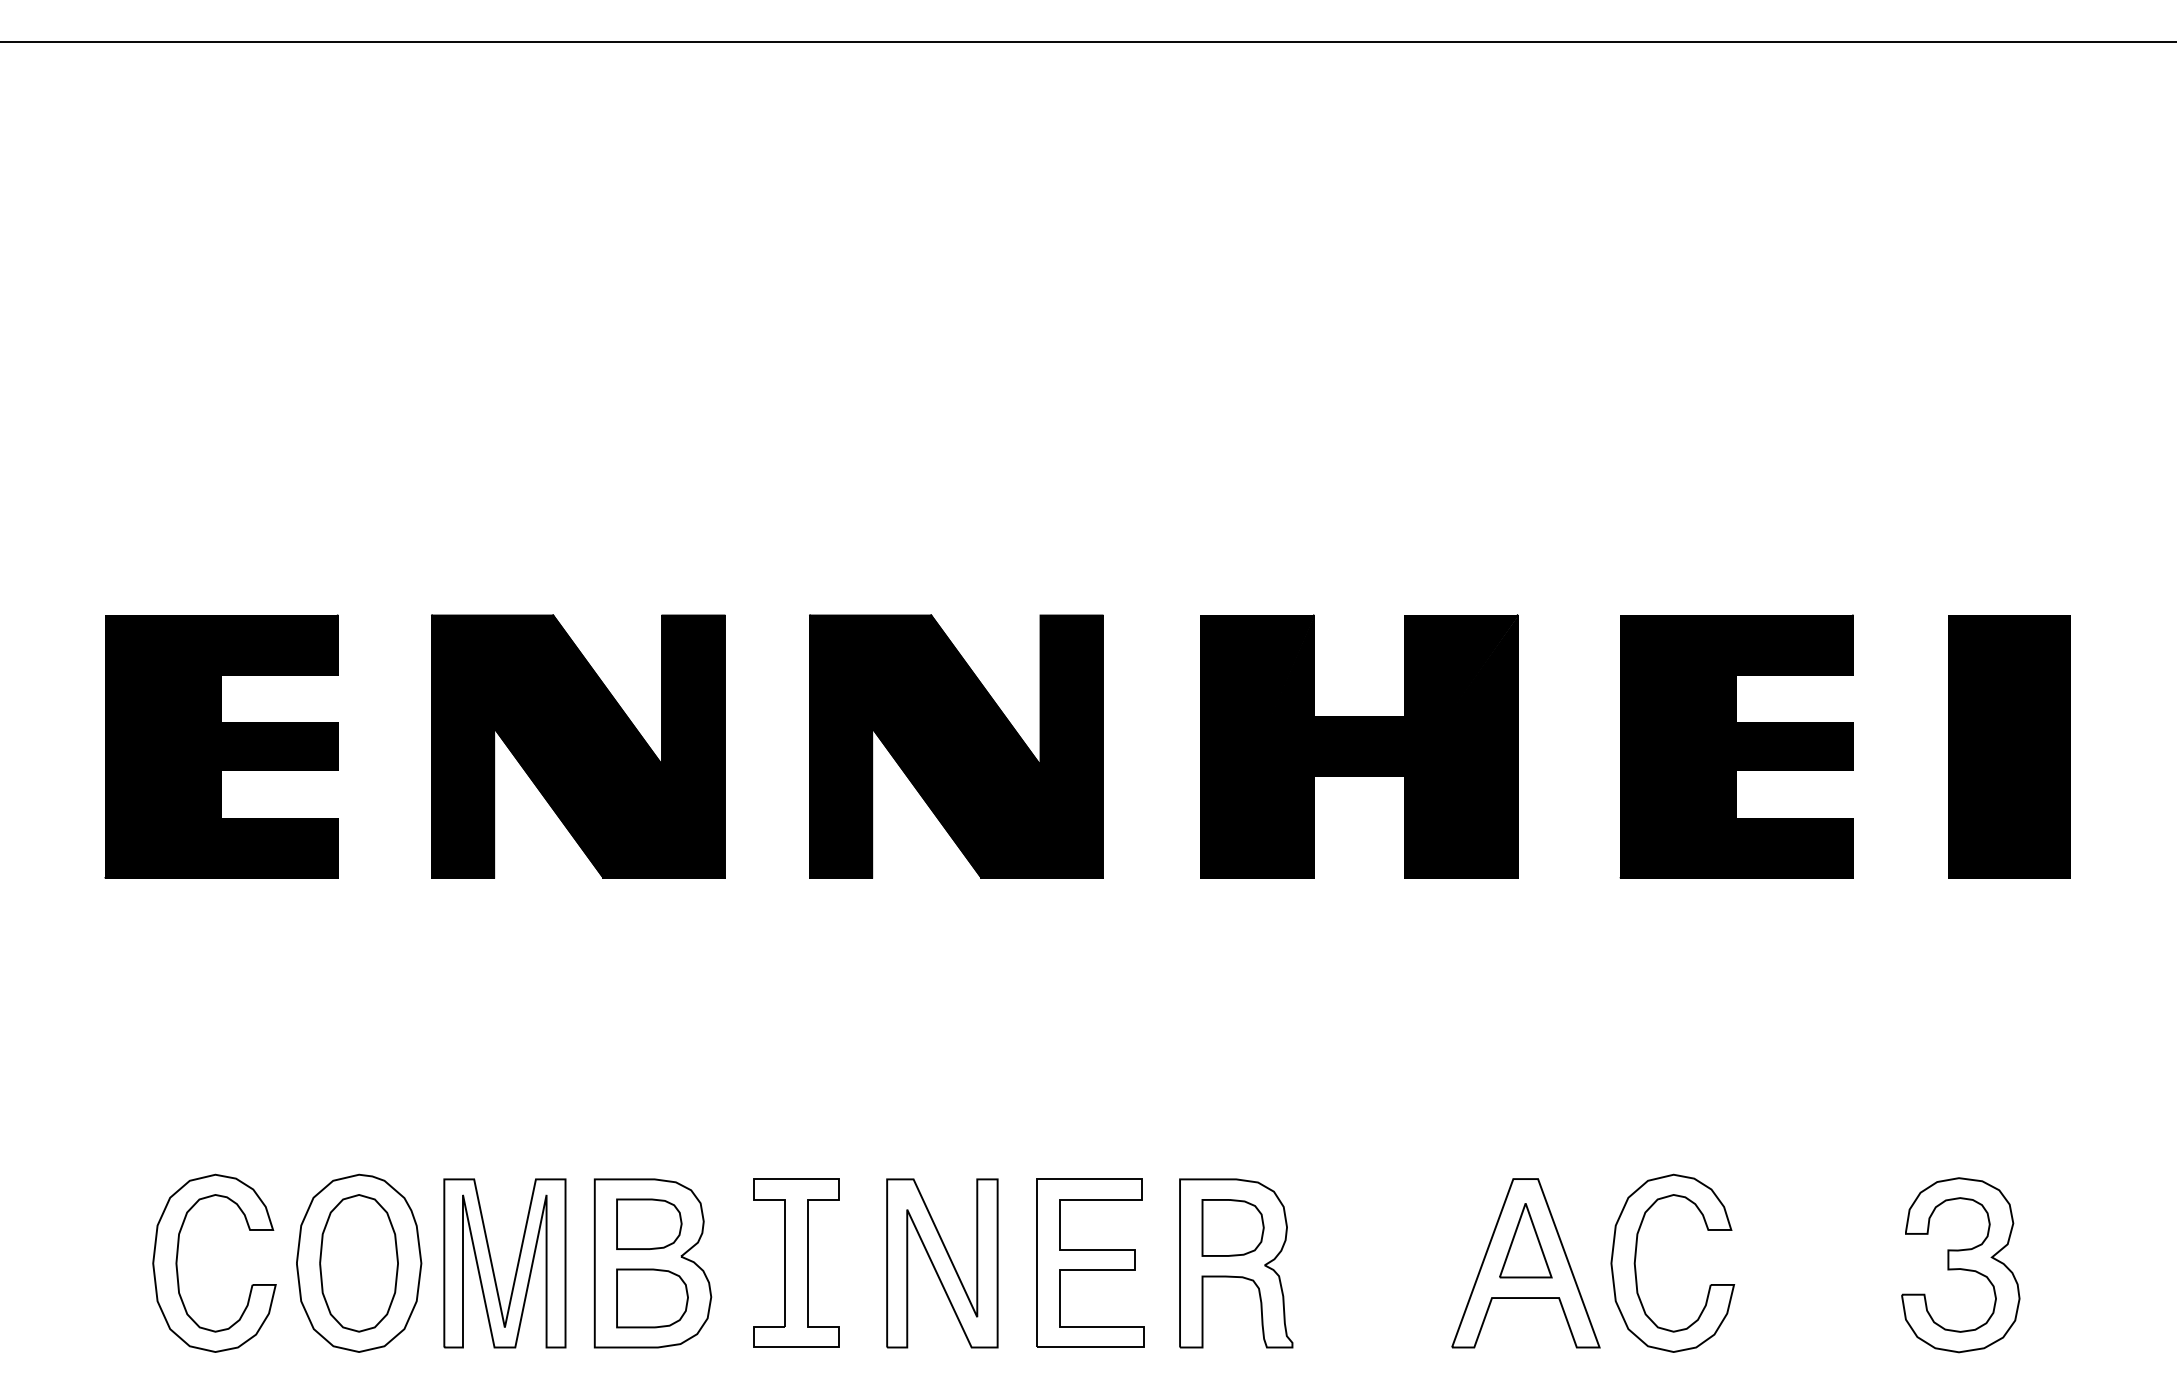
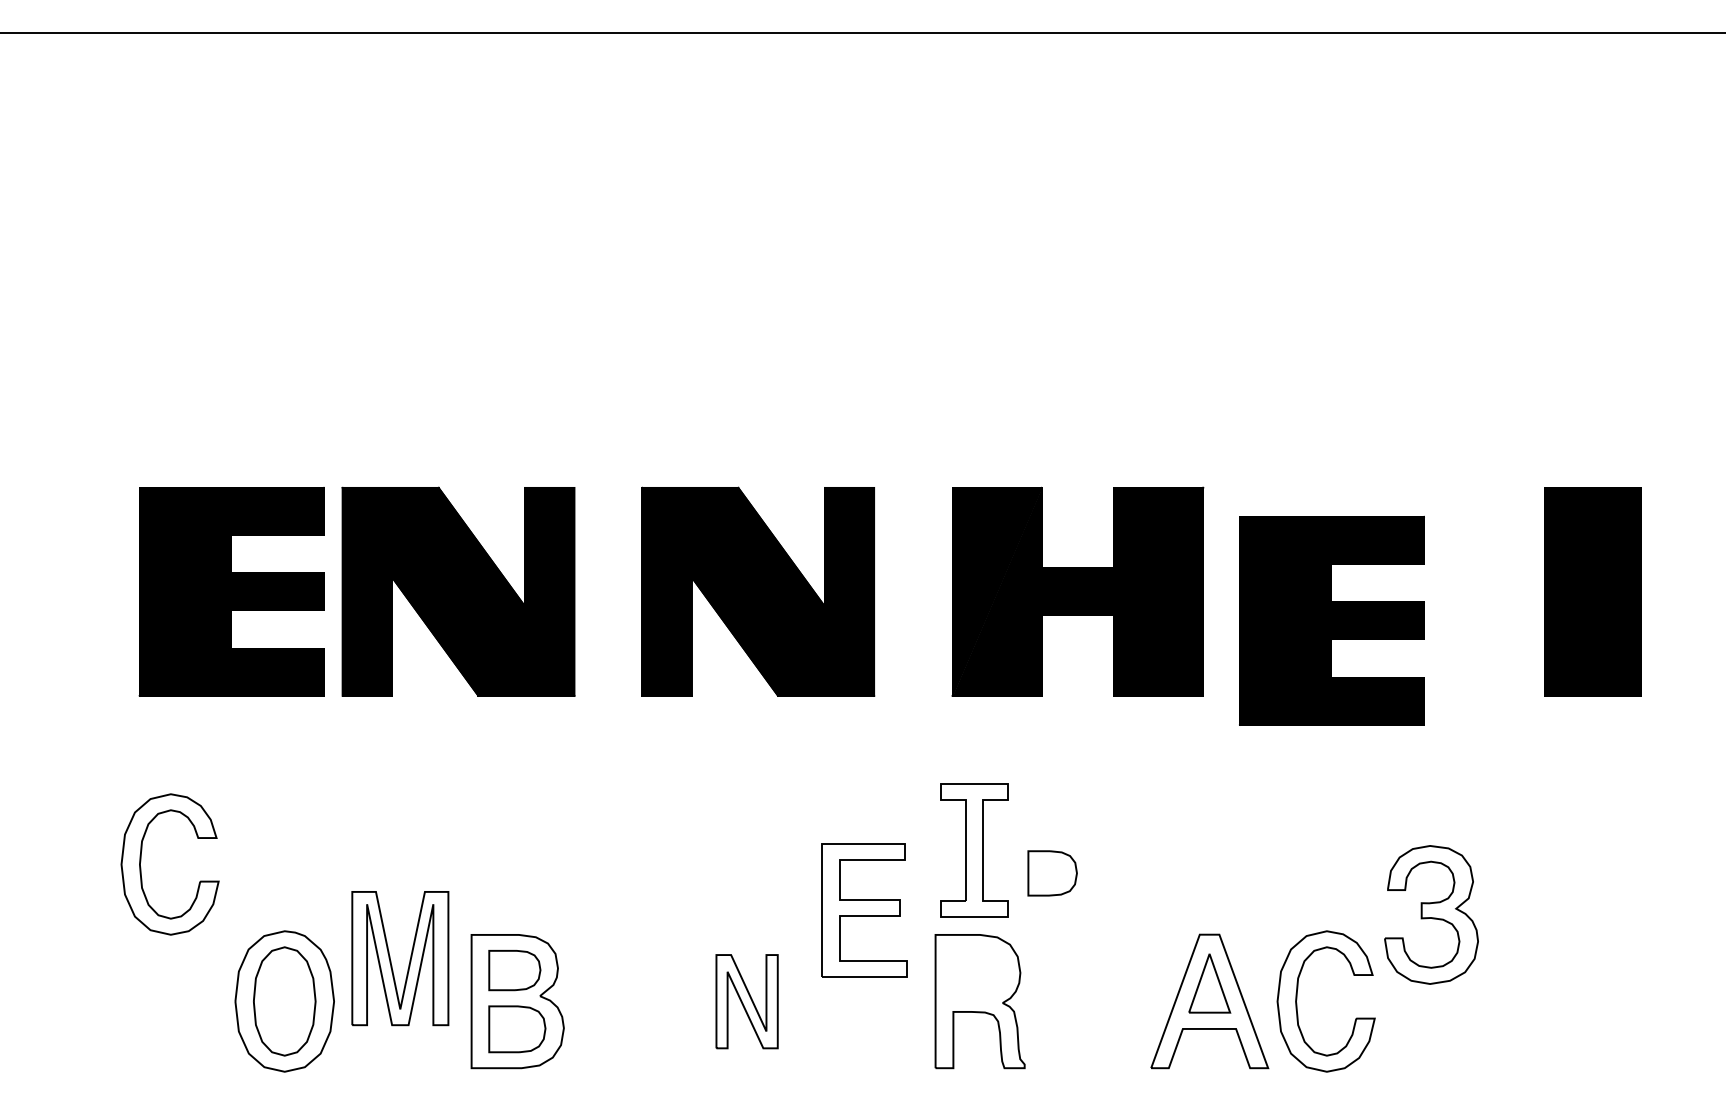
part: (221, 746) -> (231, 591), moved
part: (1736, 746) -> (1331, 620), moved
part: (1232, 1228) -> (1052, 873), moved
part: (178, 1259) -> (141, 861), moved
part: (796, 1263) -> (974, 850), moved
part: (941, 1263) -> (746, 1001), size x0.7
part: (1090, 1263) -> (864, 910), moved
part: (516, 1264) -> (409, 959), moved
part: (1960, 1264) -> (1431, 914), moved

